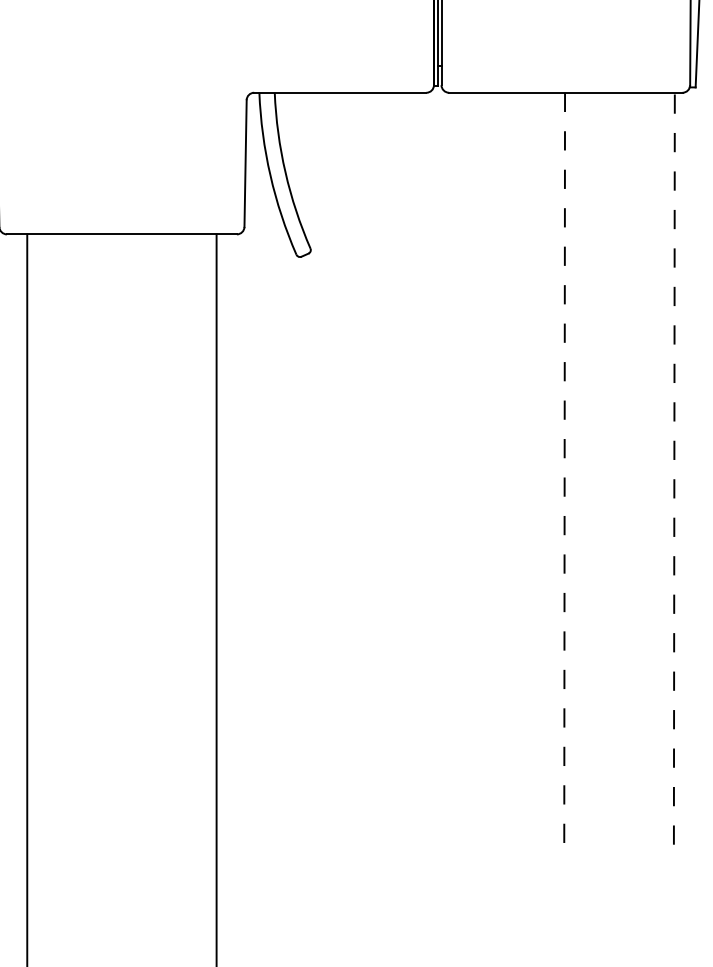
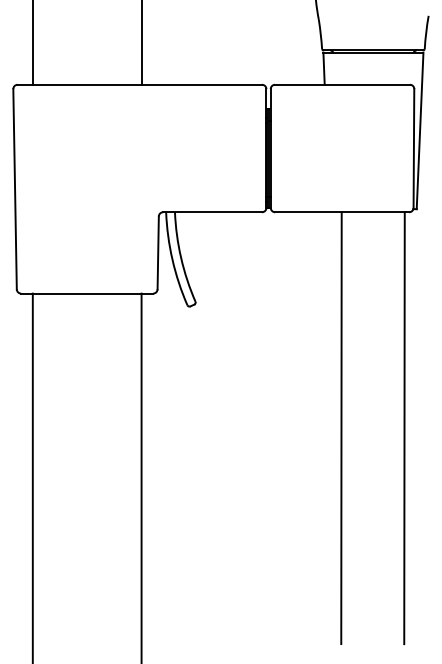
line: (564, 469) -> (341, 428), dashed -> solid
line: (674, 469) -> (404, 428), dashed -> solid

